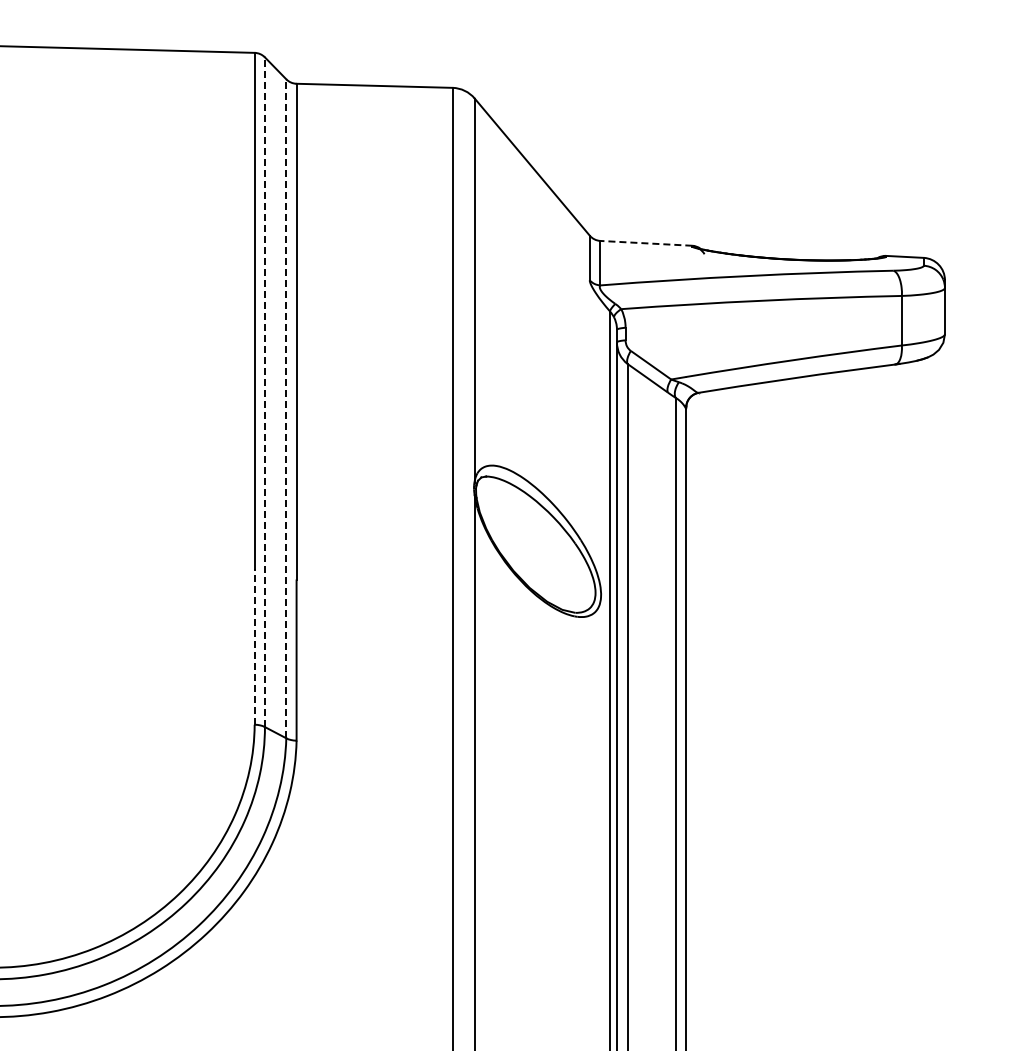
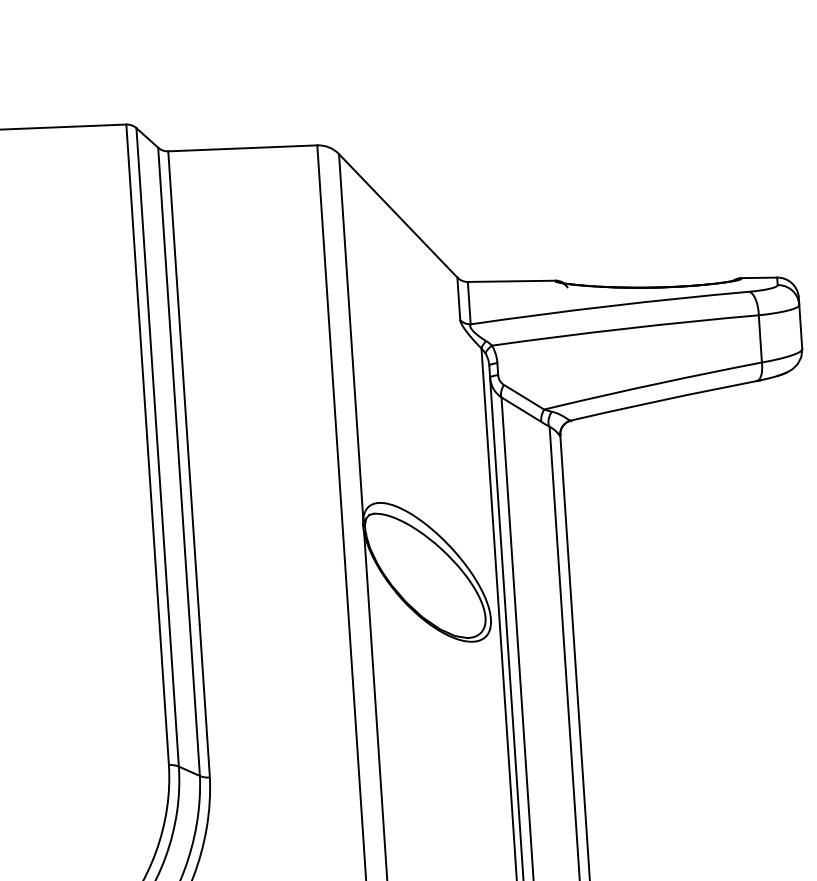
line: (645, 243) -> (511, 281), dashed -> solid
line: (264, 392) -> (157, 447), dashed -> solid
line: (286, 408) -> (179, 461), dashed -> solid
line: (254, 646) -> (163, 690), dashed -> solid

